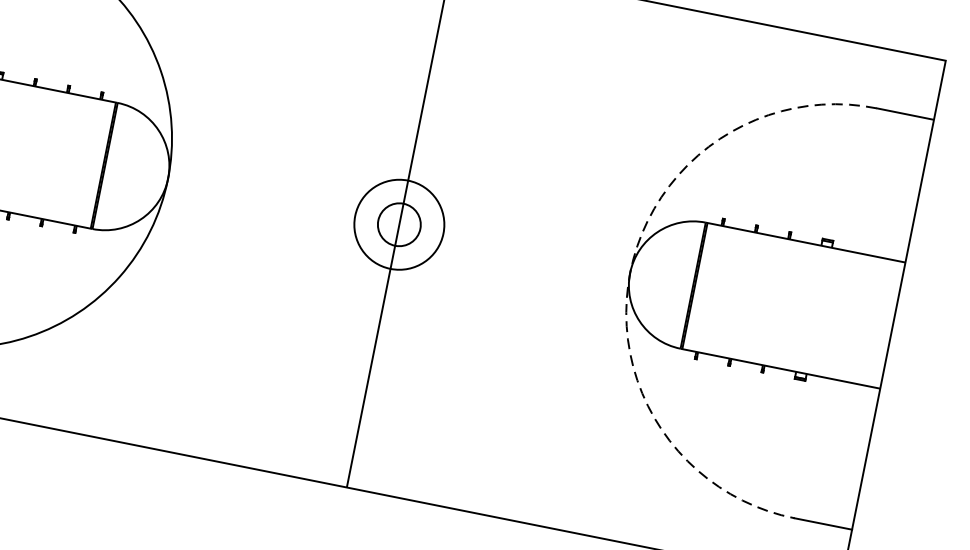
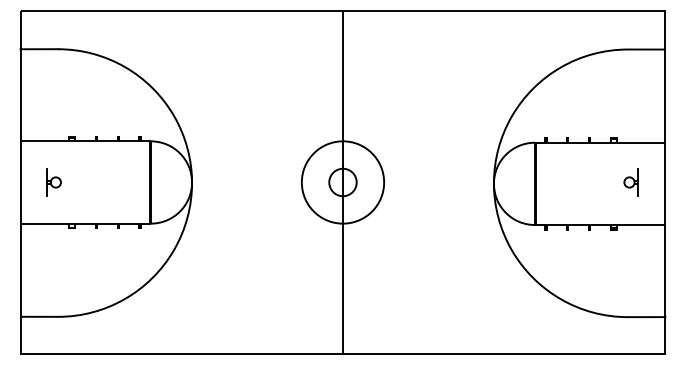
circle: (398, 224) -> (342, 182), size x1.43
arc: (629, 272) -> (493, 183), dashed -> solid
part: (839, 312) -> (630, 182), added

